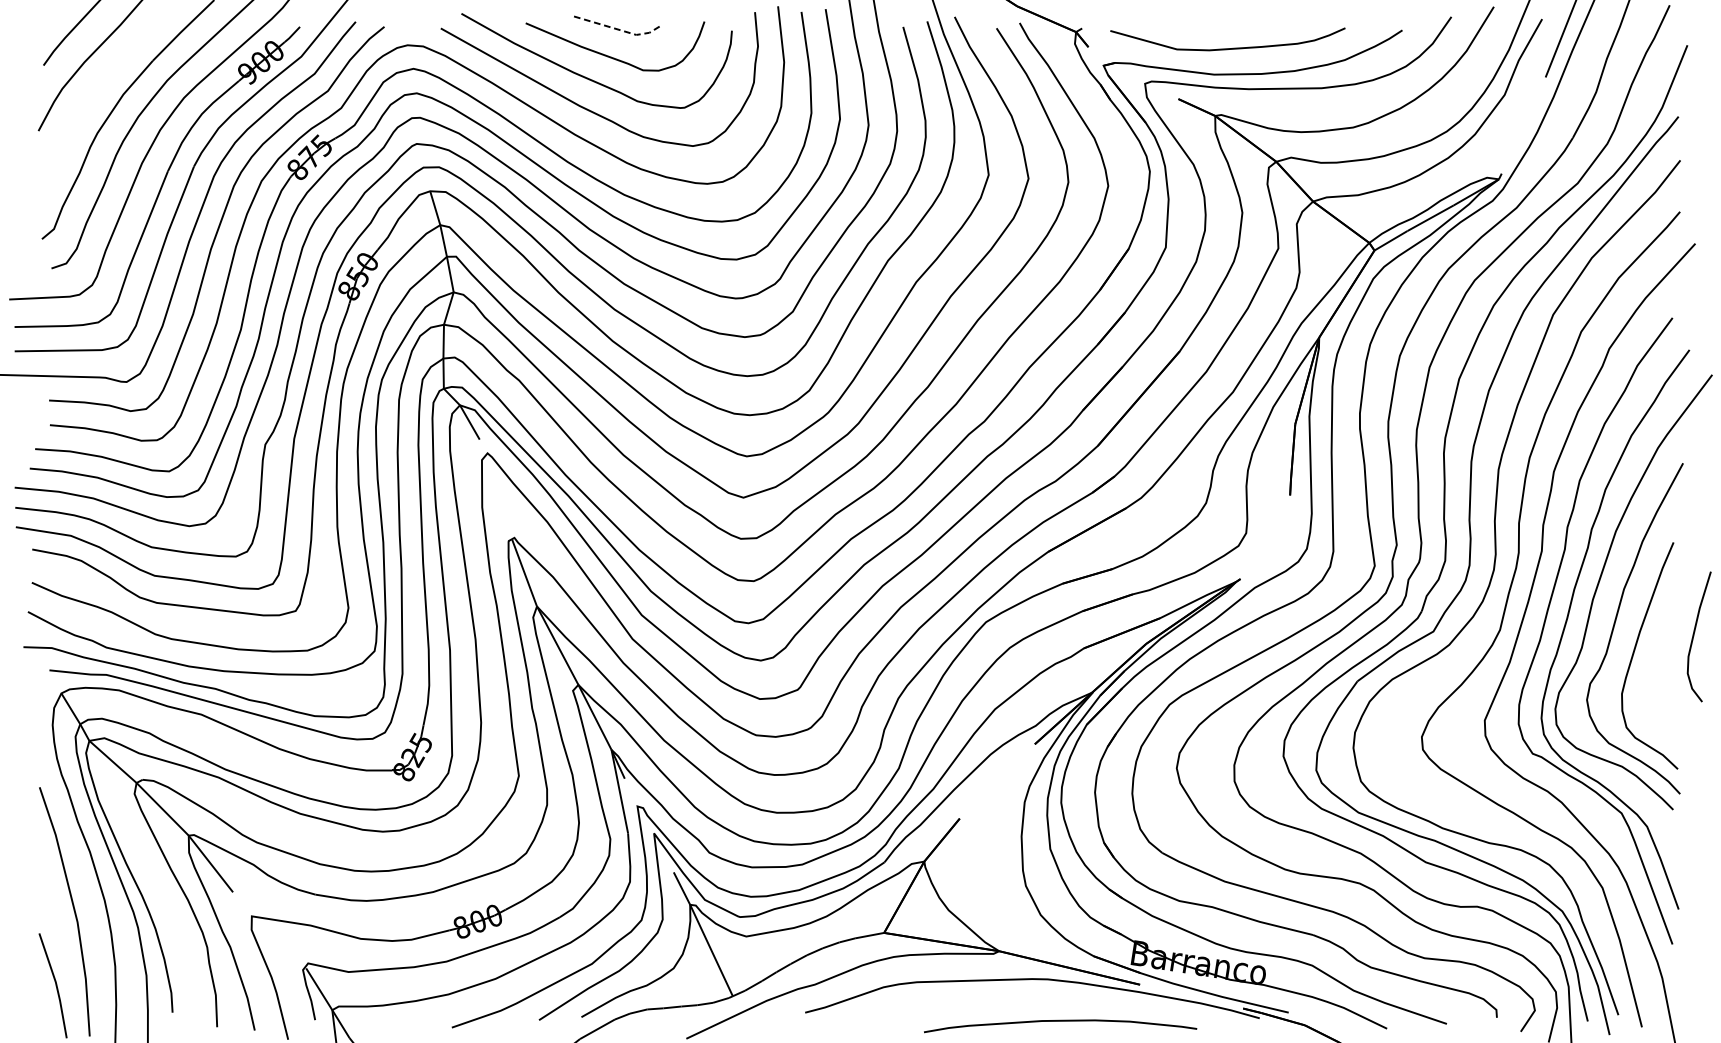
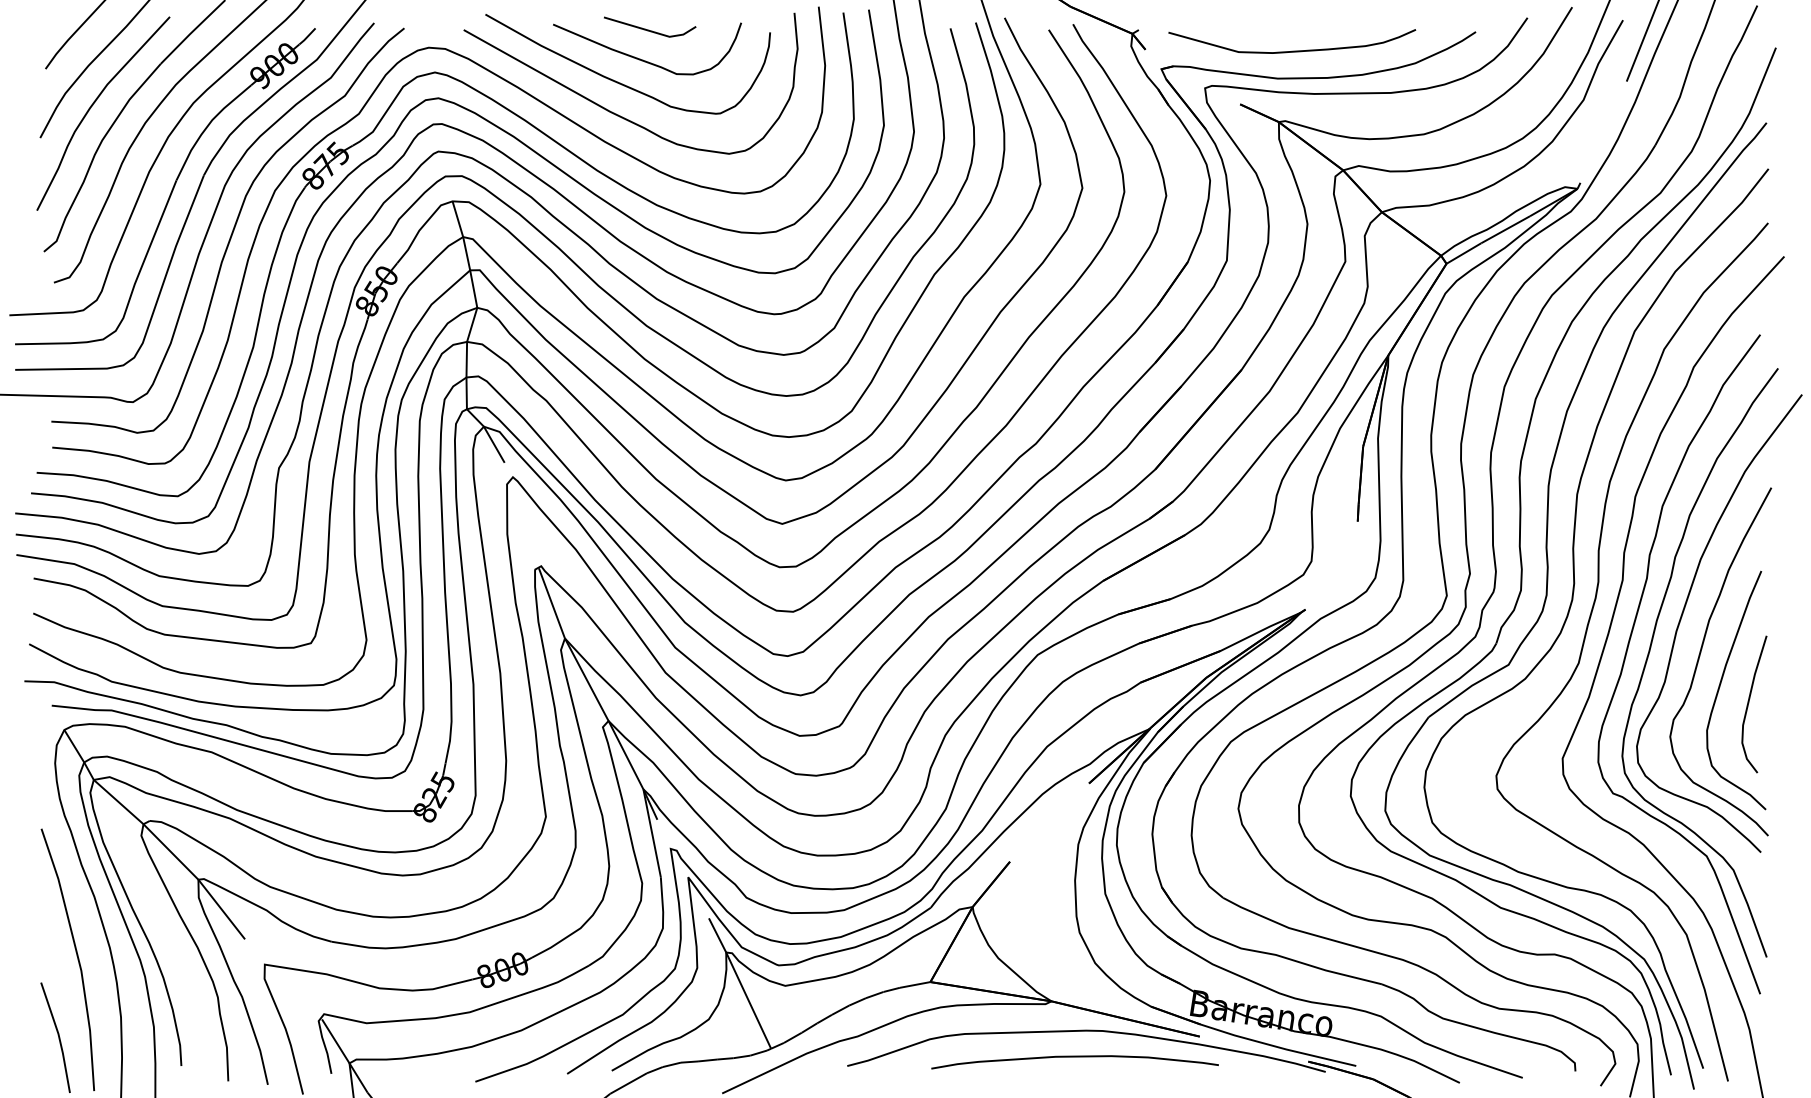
line: (620, 29) -> (652, 31), dashed -> solid
curve: (89, 100) -> (93, 105), added
curve: (1694, 635) -> (1749, 703), moved
curve: (1060, 1021) -> (1074, 1057), moved

